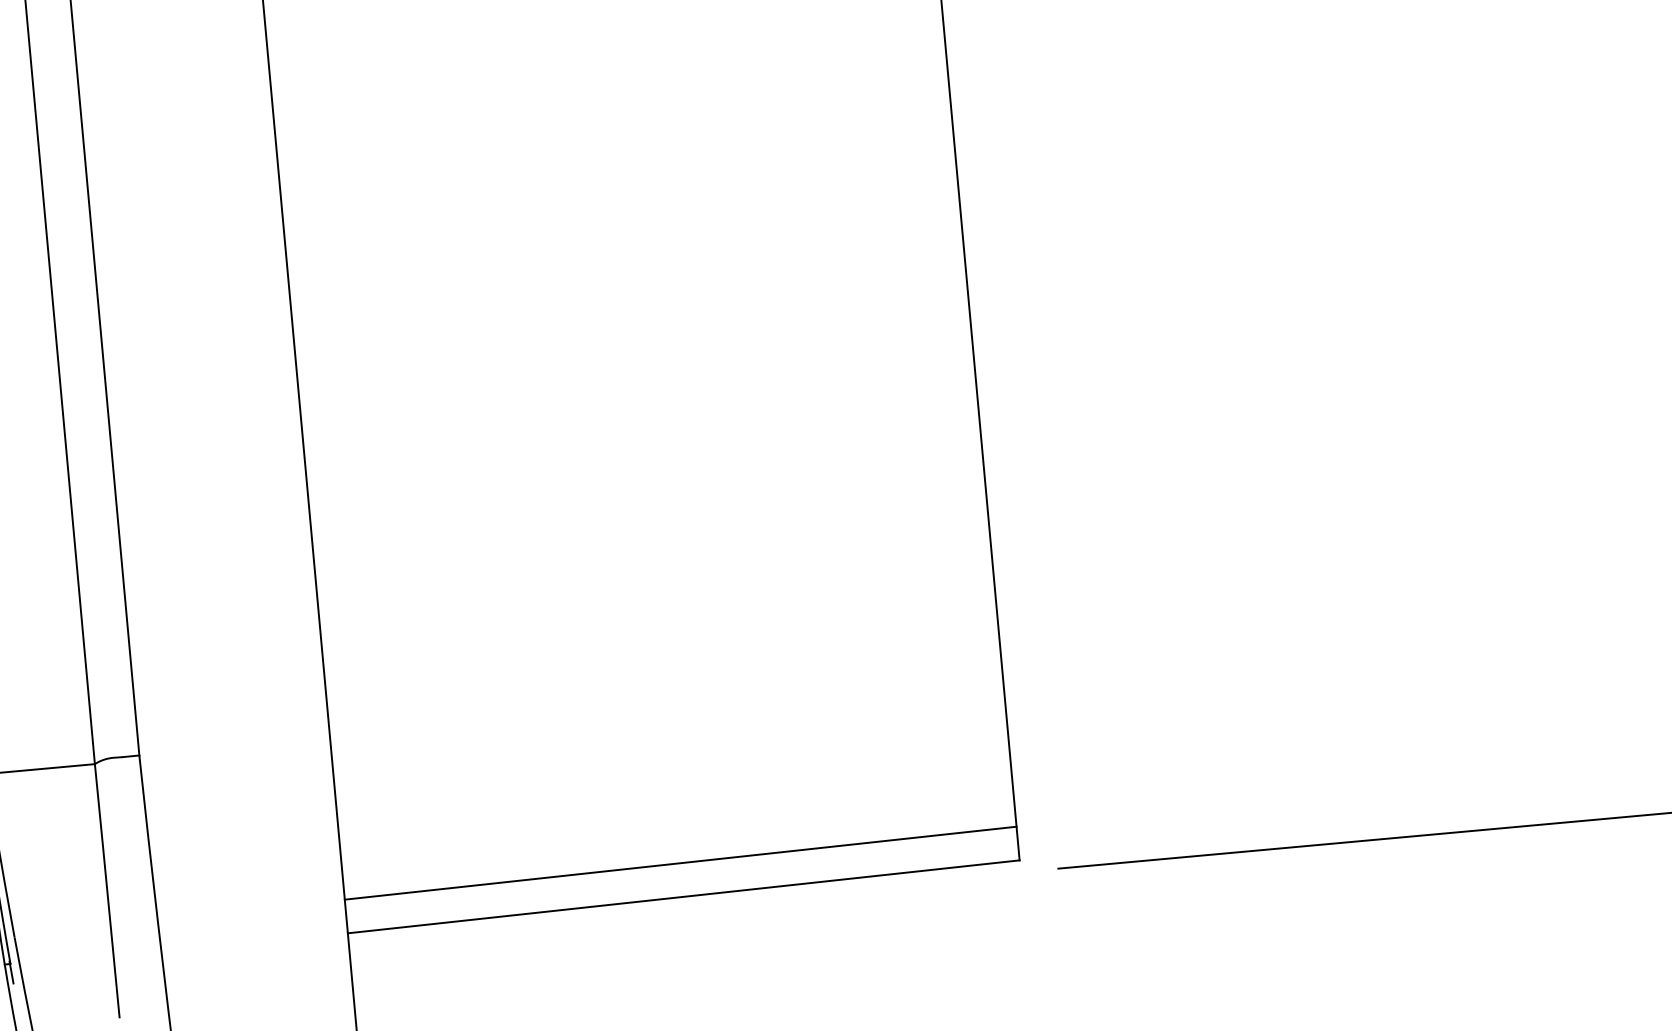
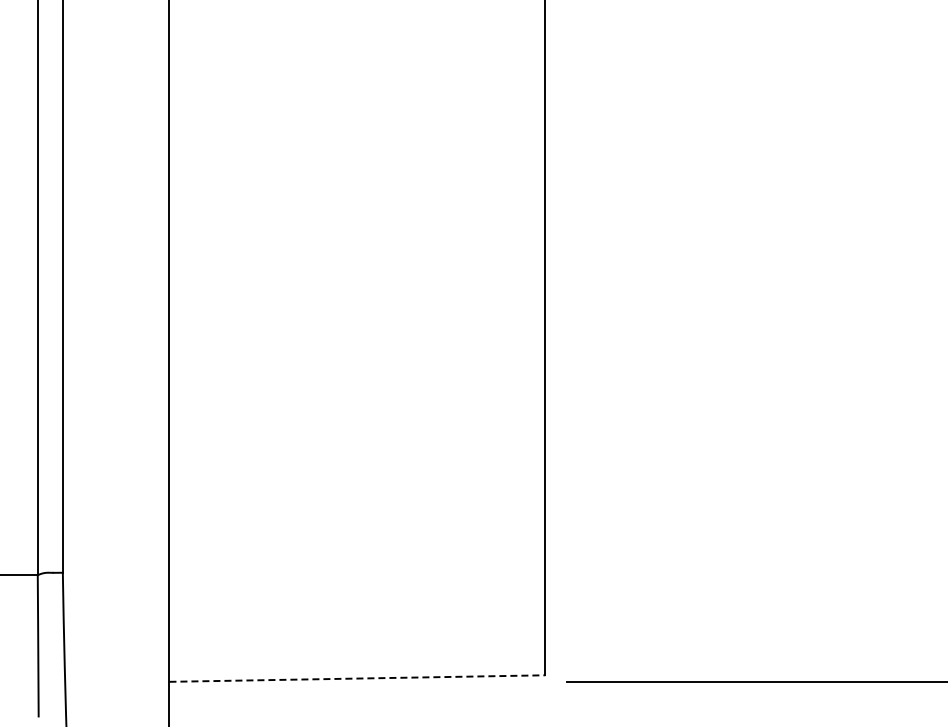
line: (680, 862) -> (357, 659), removed
line: (683, 896) -> (357, 678), solid -> dashed

